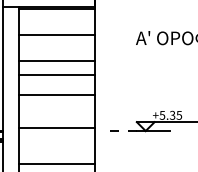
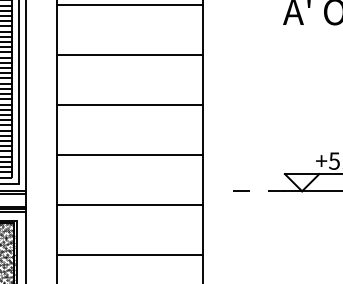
line: (56, 75) -> (129, 105), moved
line: (56, 95) -> (129, 155), moved
line: (56, 128) -> (129, 205), moved

